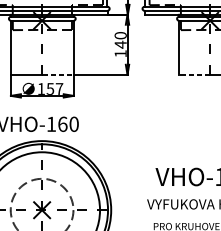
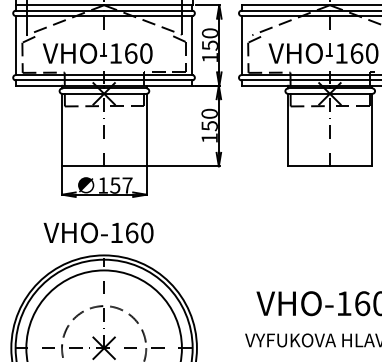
text: (120, 44) -> (209, 125), 140 -> 150
line: (58, 74) -> (126, 166), dashed -> solid
line: (195, 74) -> (309, 166), dashed -> solid

